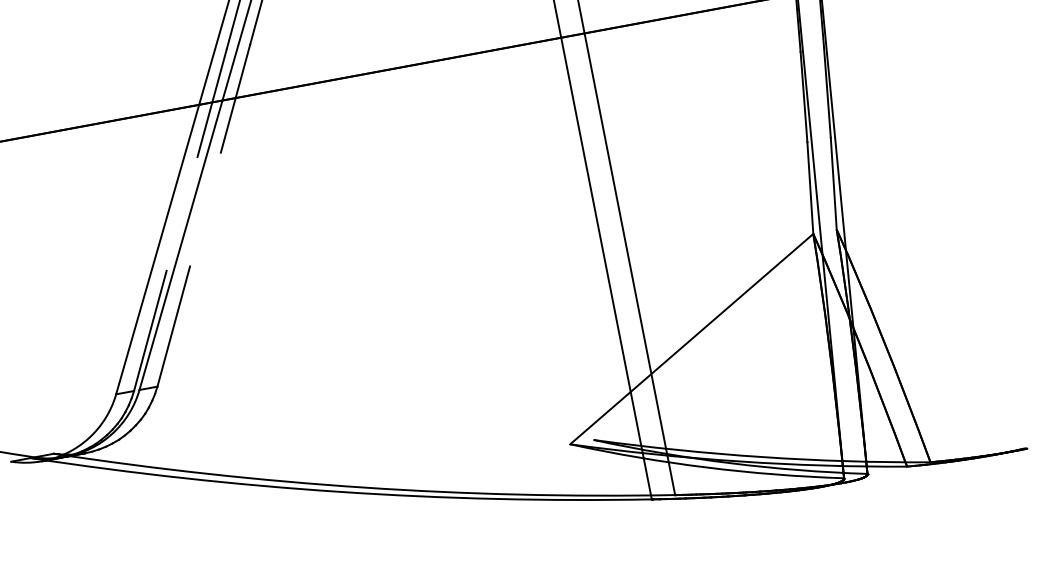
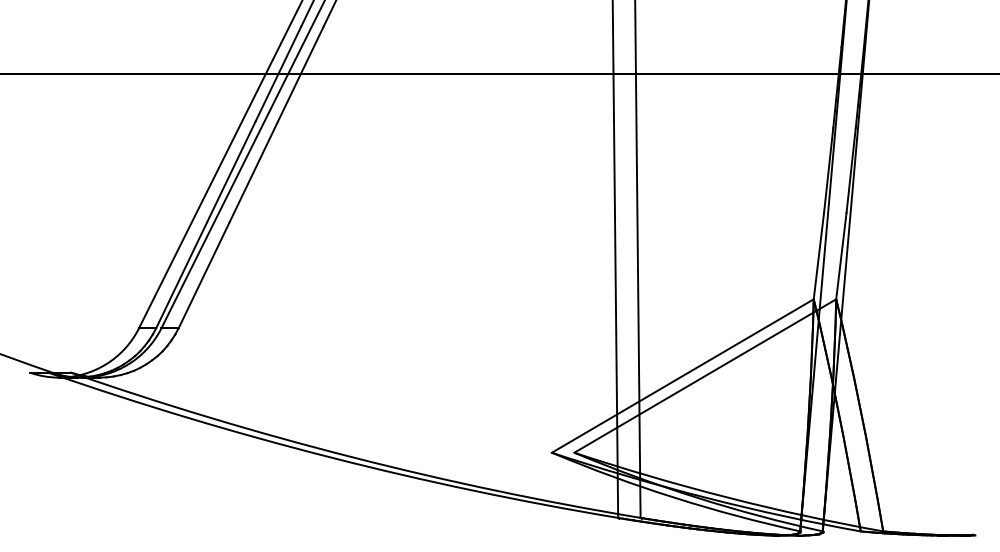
line: (205, 208) -> (253, 171), added
line: (182, 213) -> (231, 171), added
line: (715, 334) -> (705, 375), added

